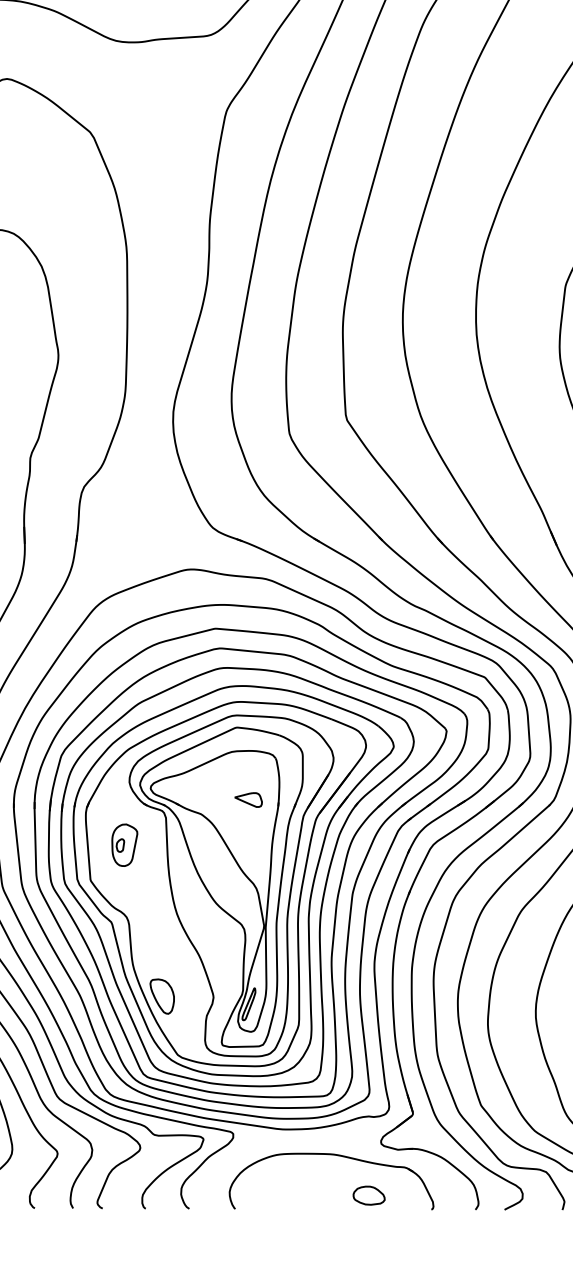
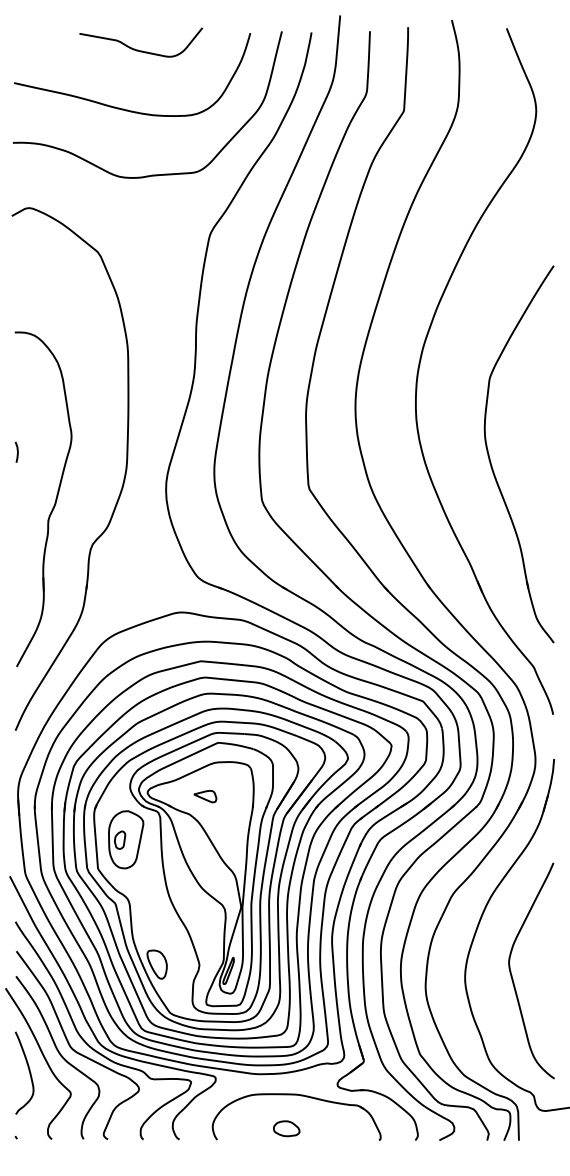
part: (248, 799) -> (205, 796), moved
part: (125, 844) -> (126, 839), size x1.67
part: (368, 1195) -> (286, 1128), moved

